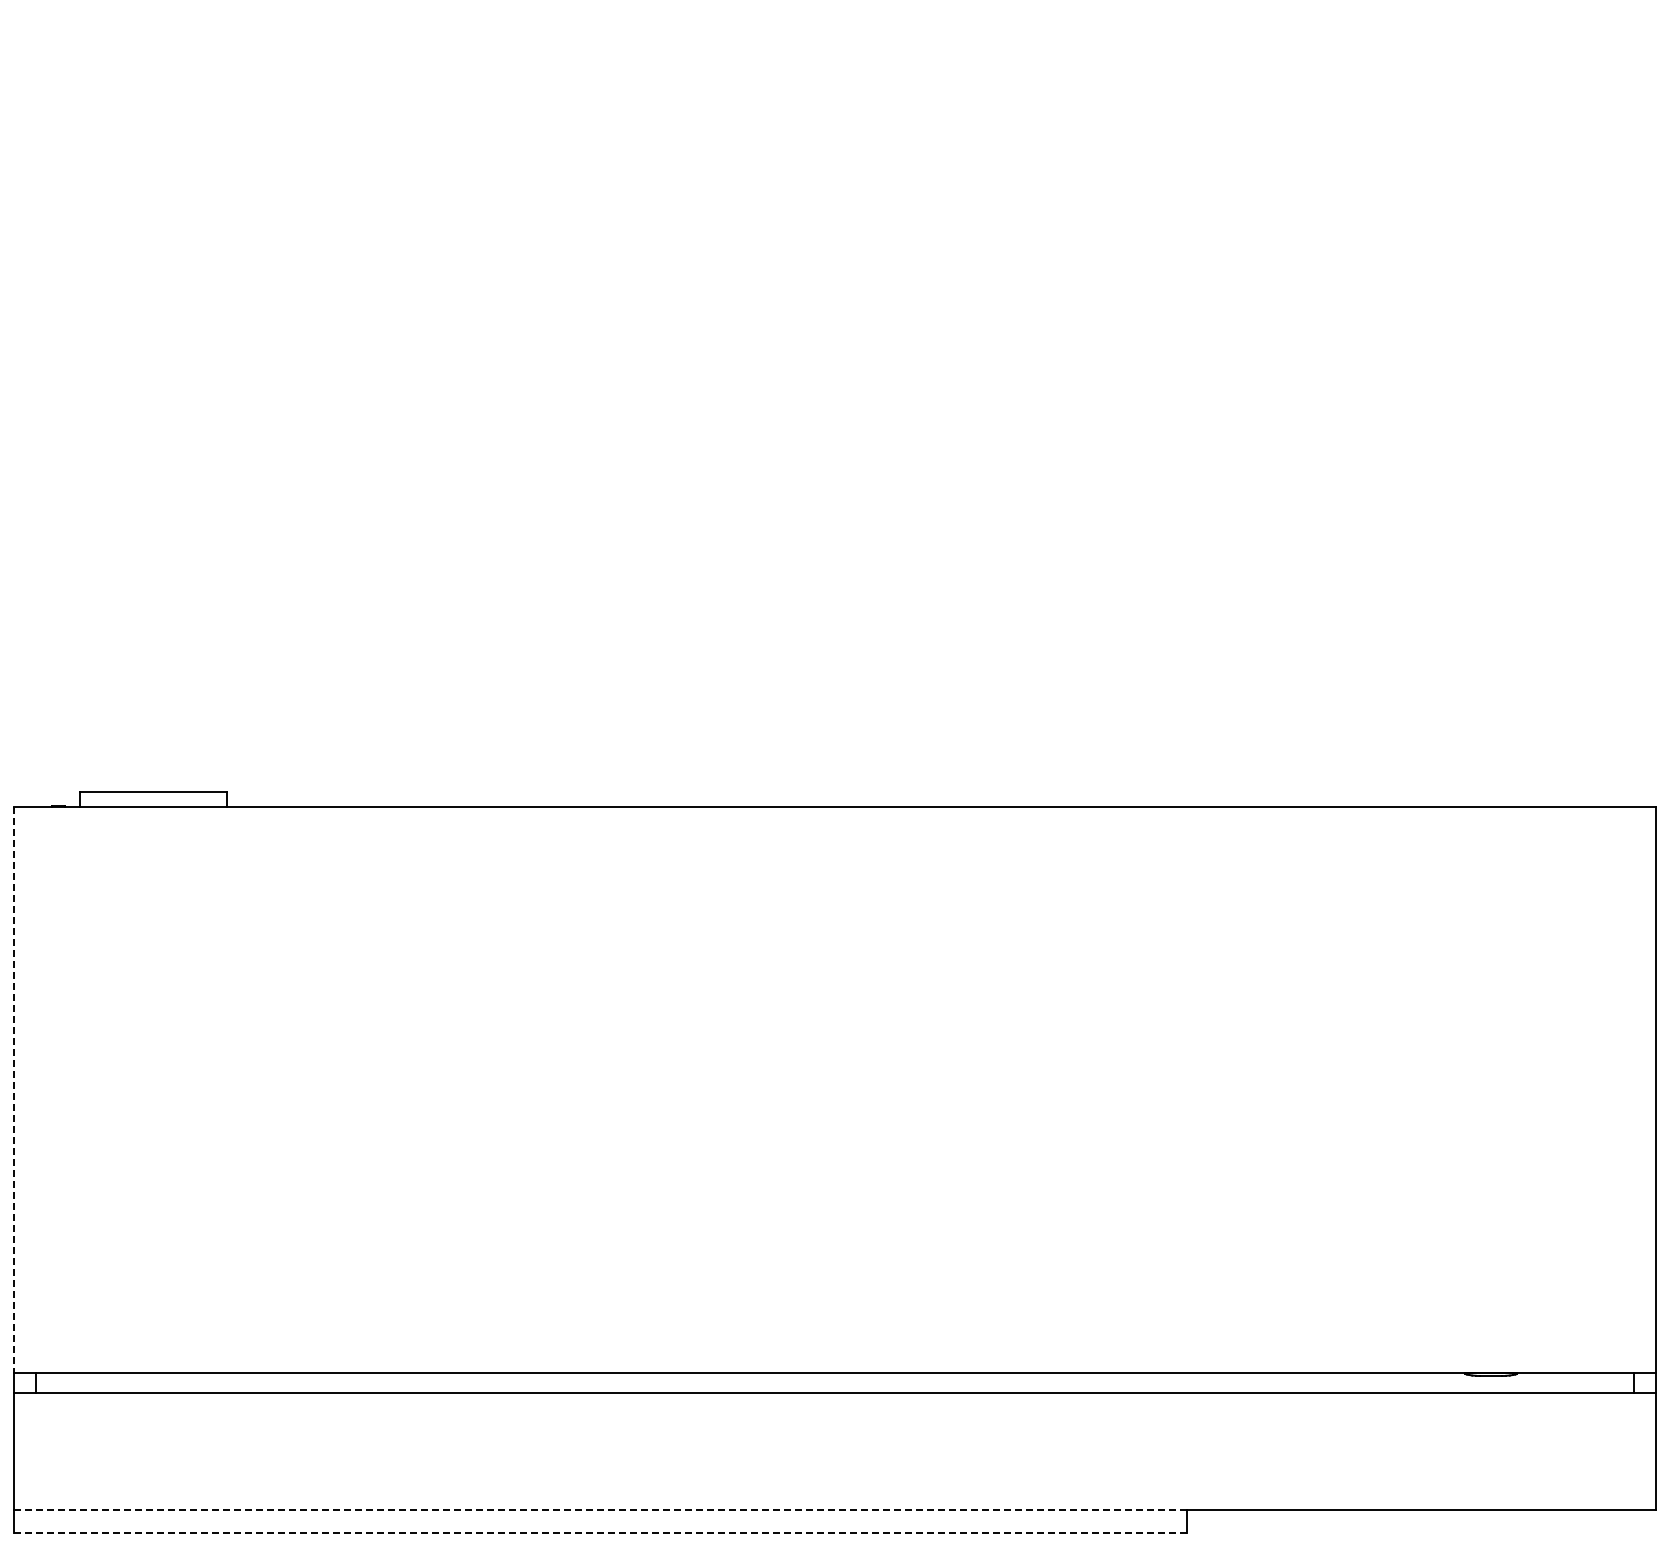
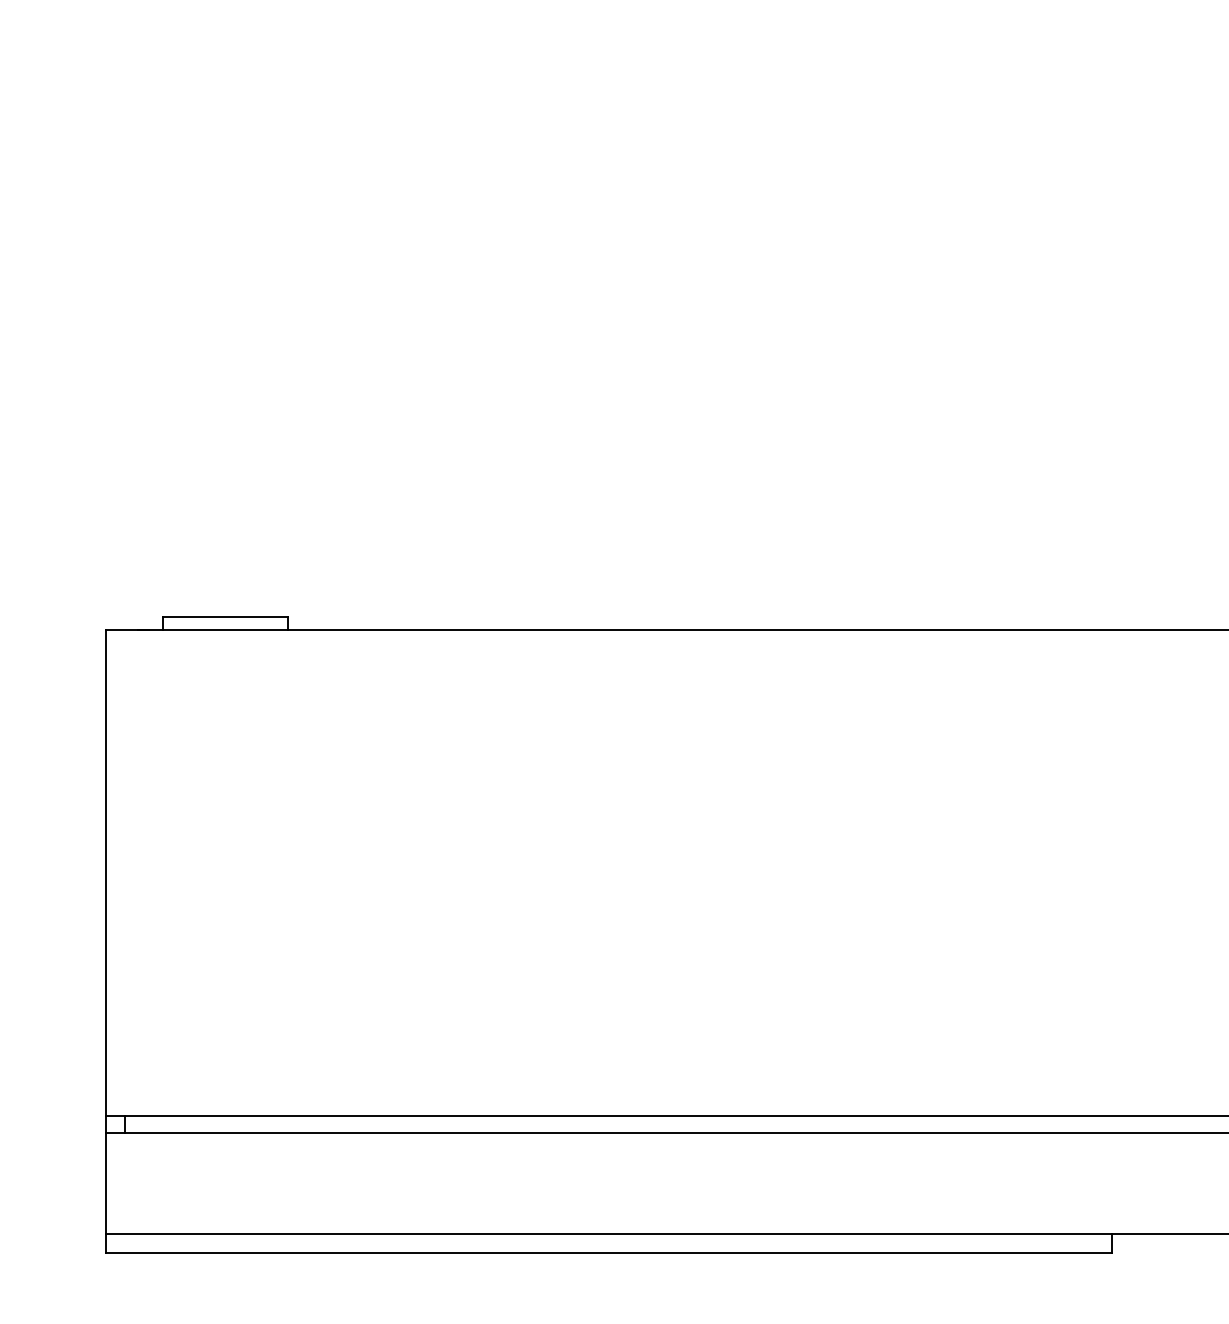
line: (13, 1090) -> (105, 873), dashed -> solid
line: (600, 1510) -> (609, 1233), dashed -> solid
line: (600, 1532) -> (609, 1252), dashed -> solid

